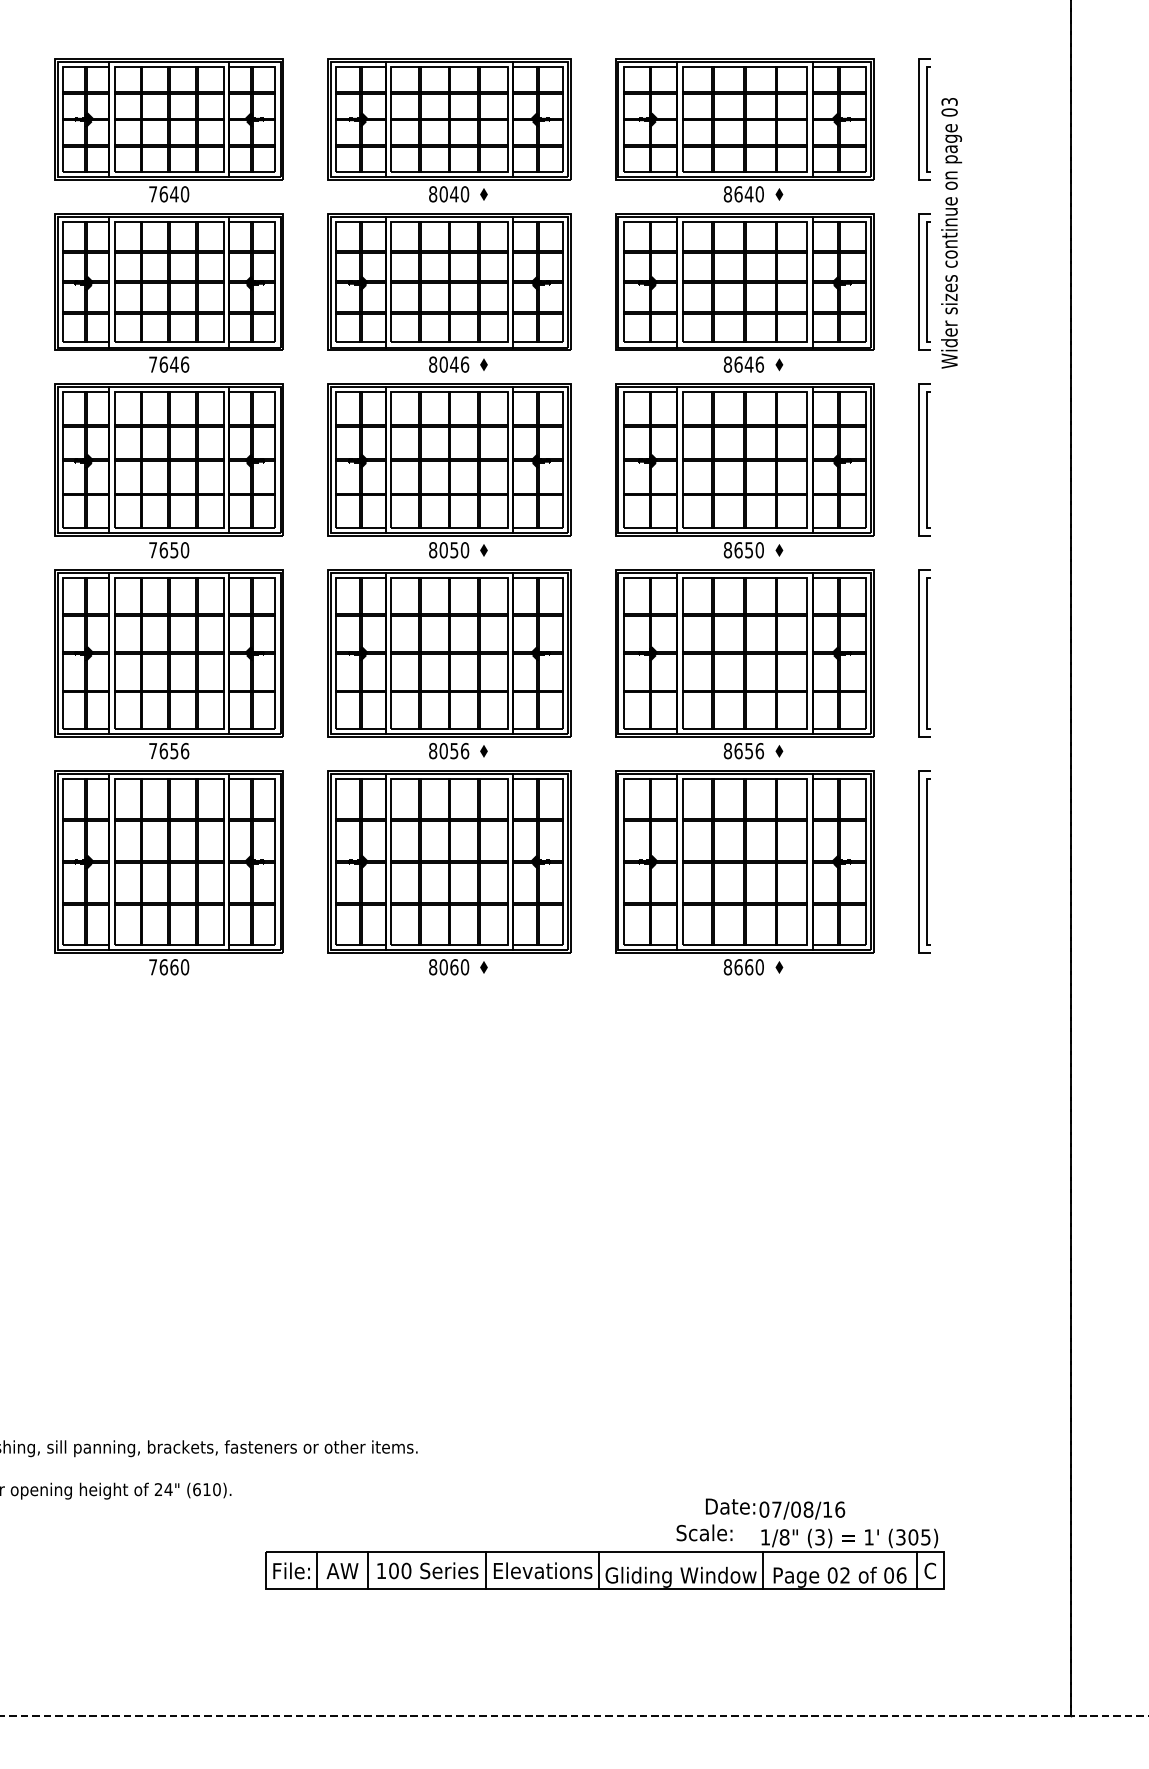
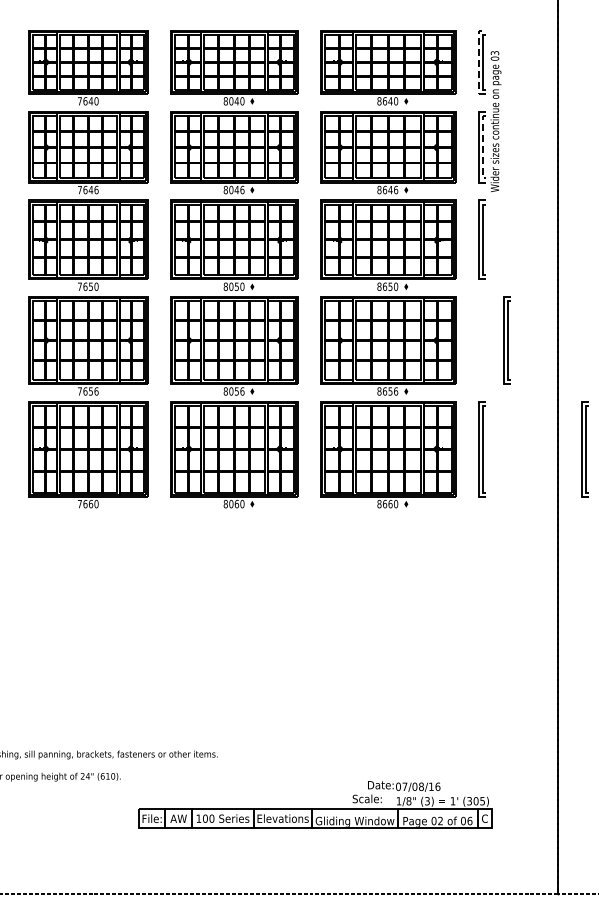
line: (917, 119) -> (478, 62), solid -> dashed
line: (927, 282) -> (483, 147), solid -> dashed
part: (923, 653) -> (506, 340), moved
part: (1121, 862) -> (584, 449), added

